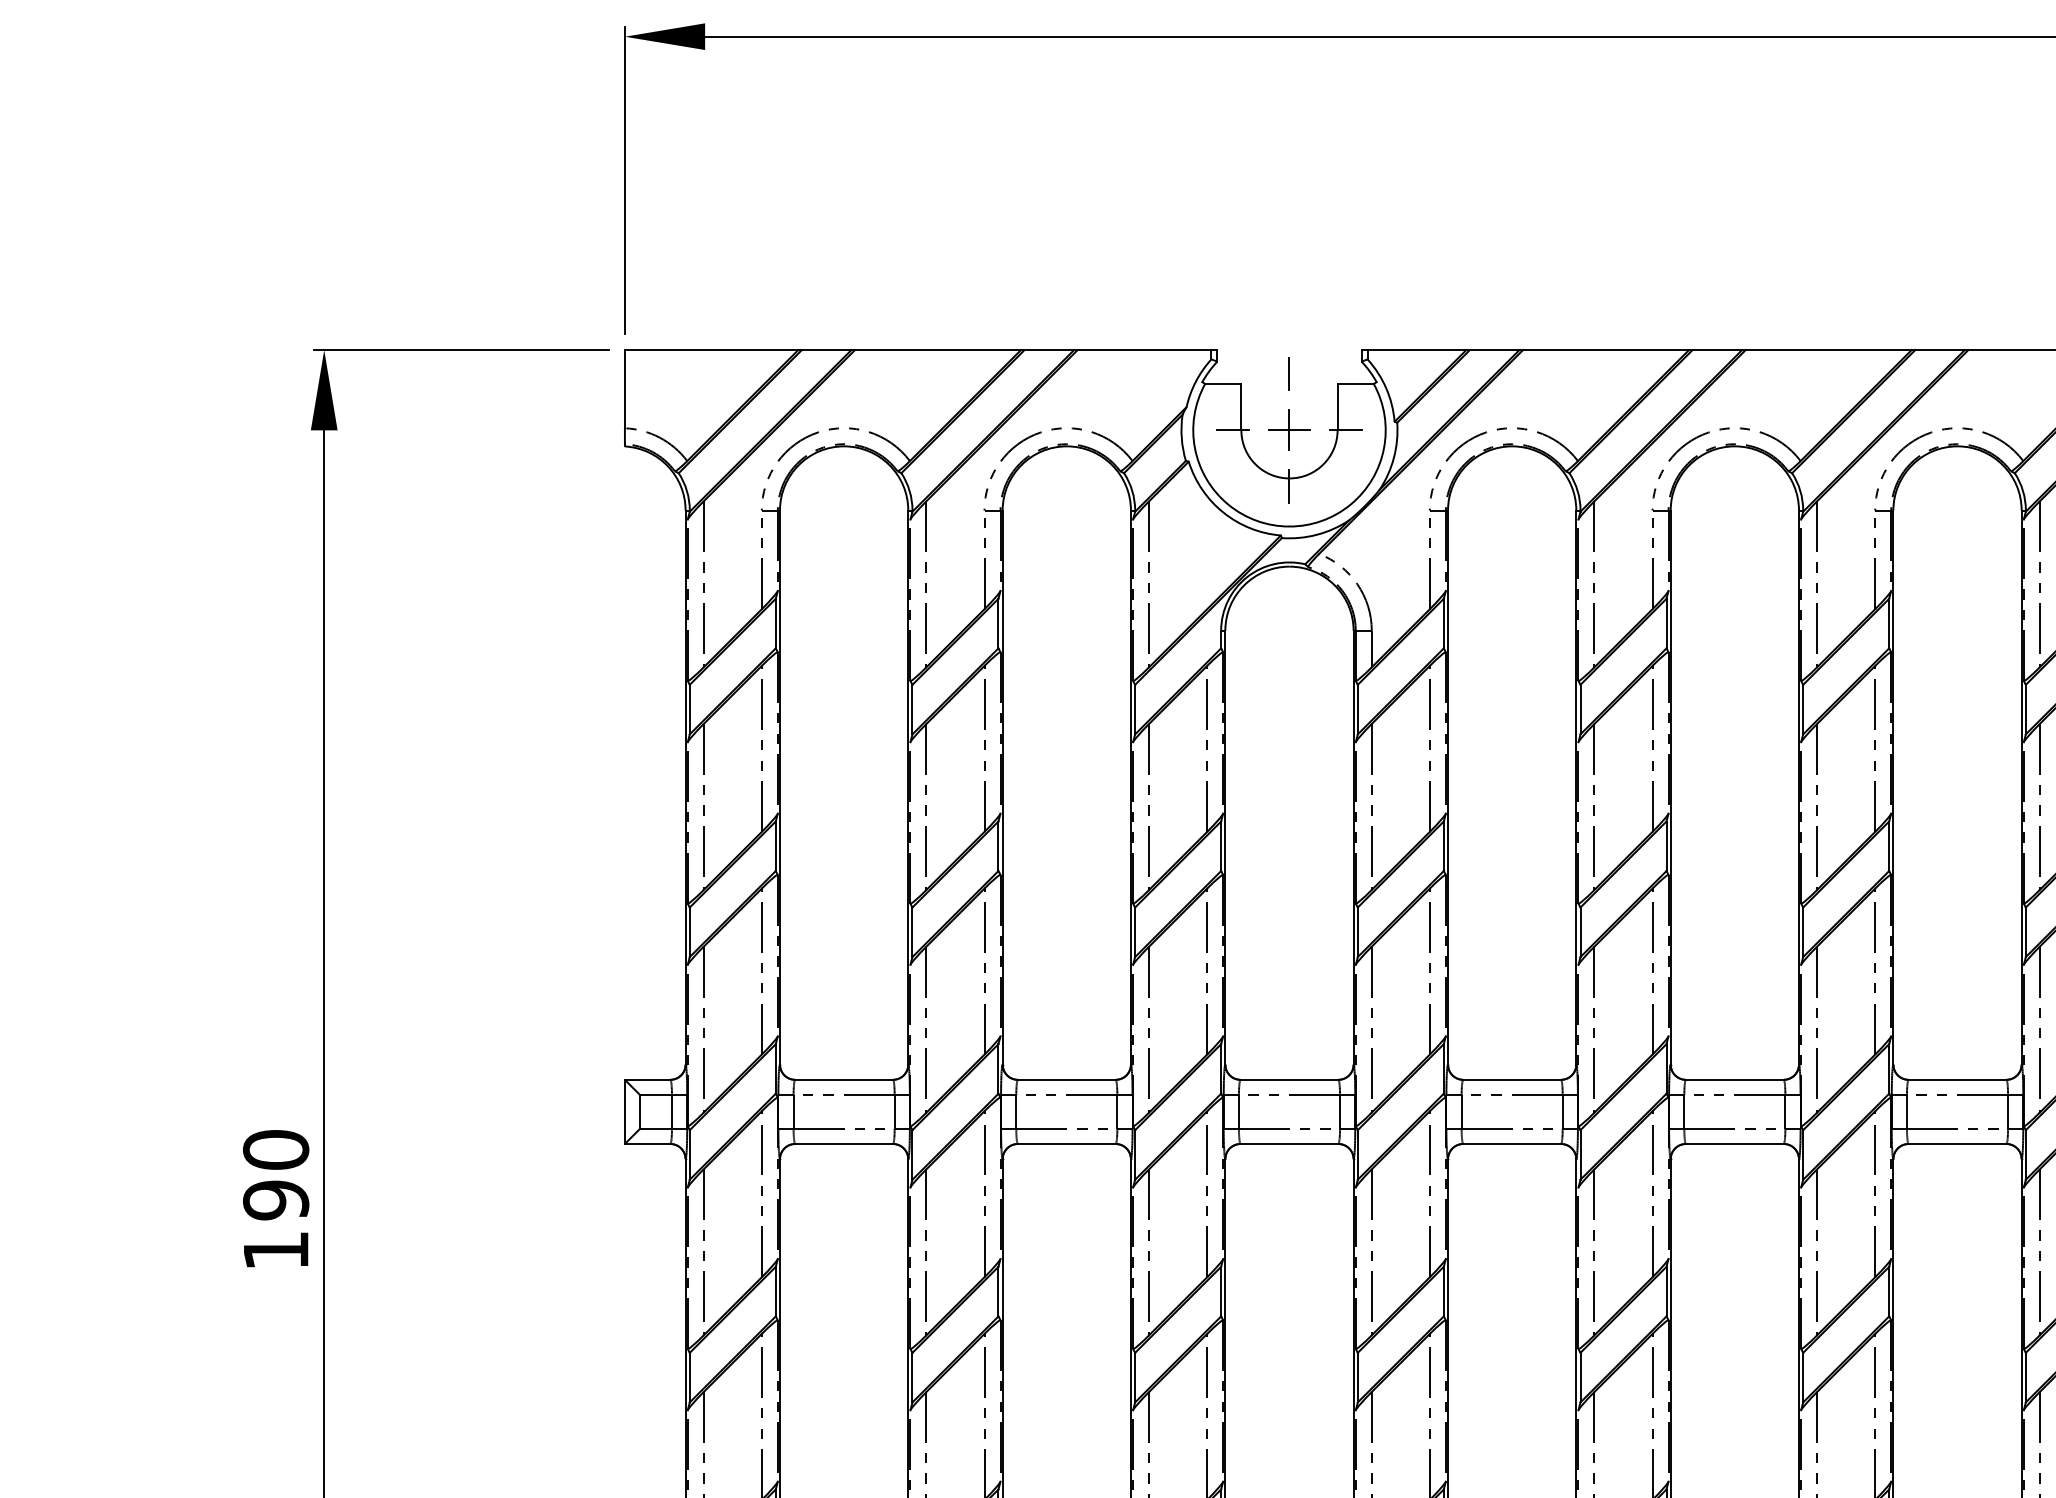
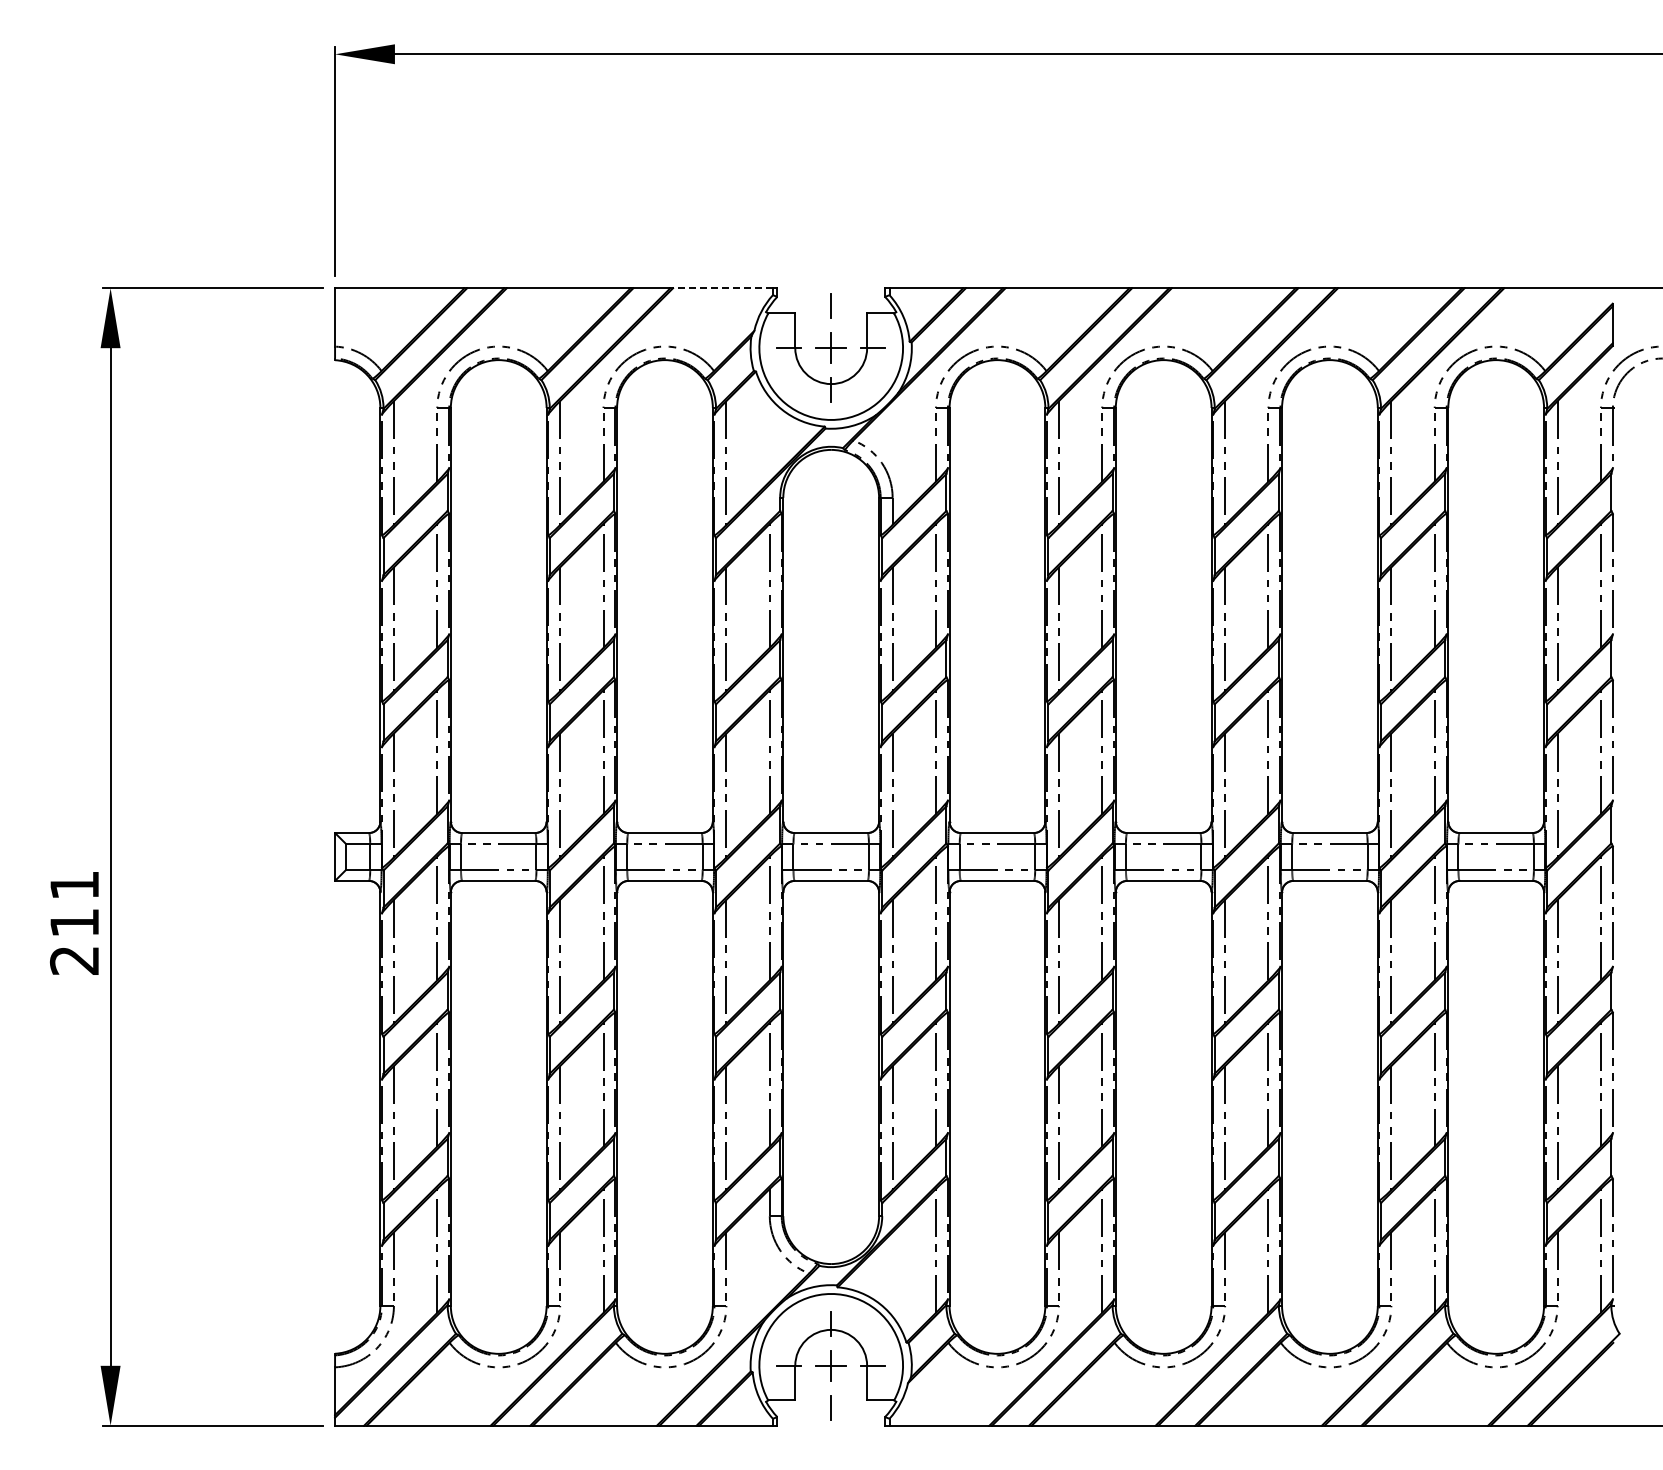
line: (1143, 350) -> (722, 288), solid -> dashed
text: (275, 1199) -> (74, 922), 190 -> 211

